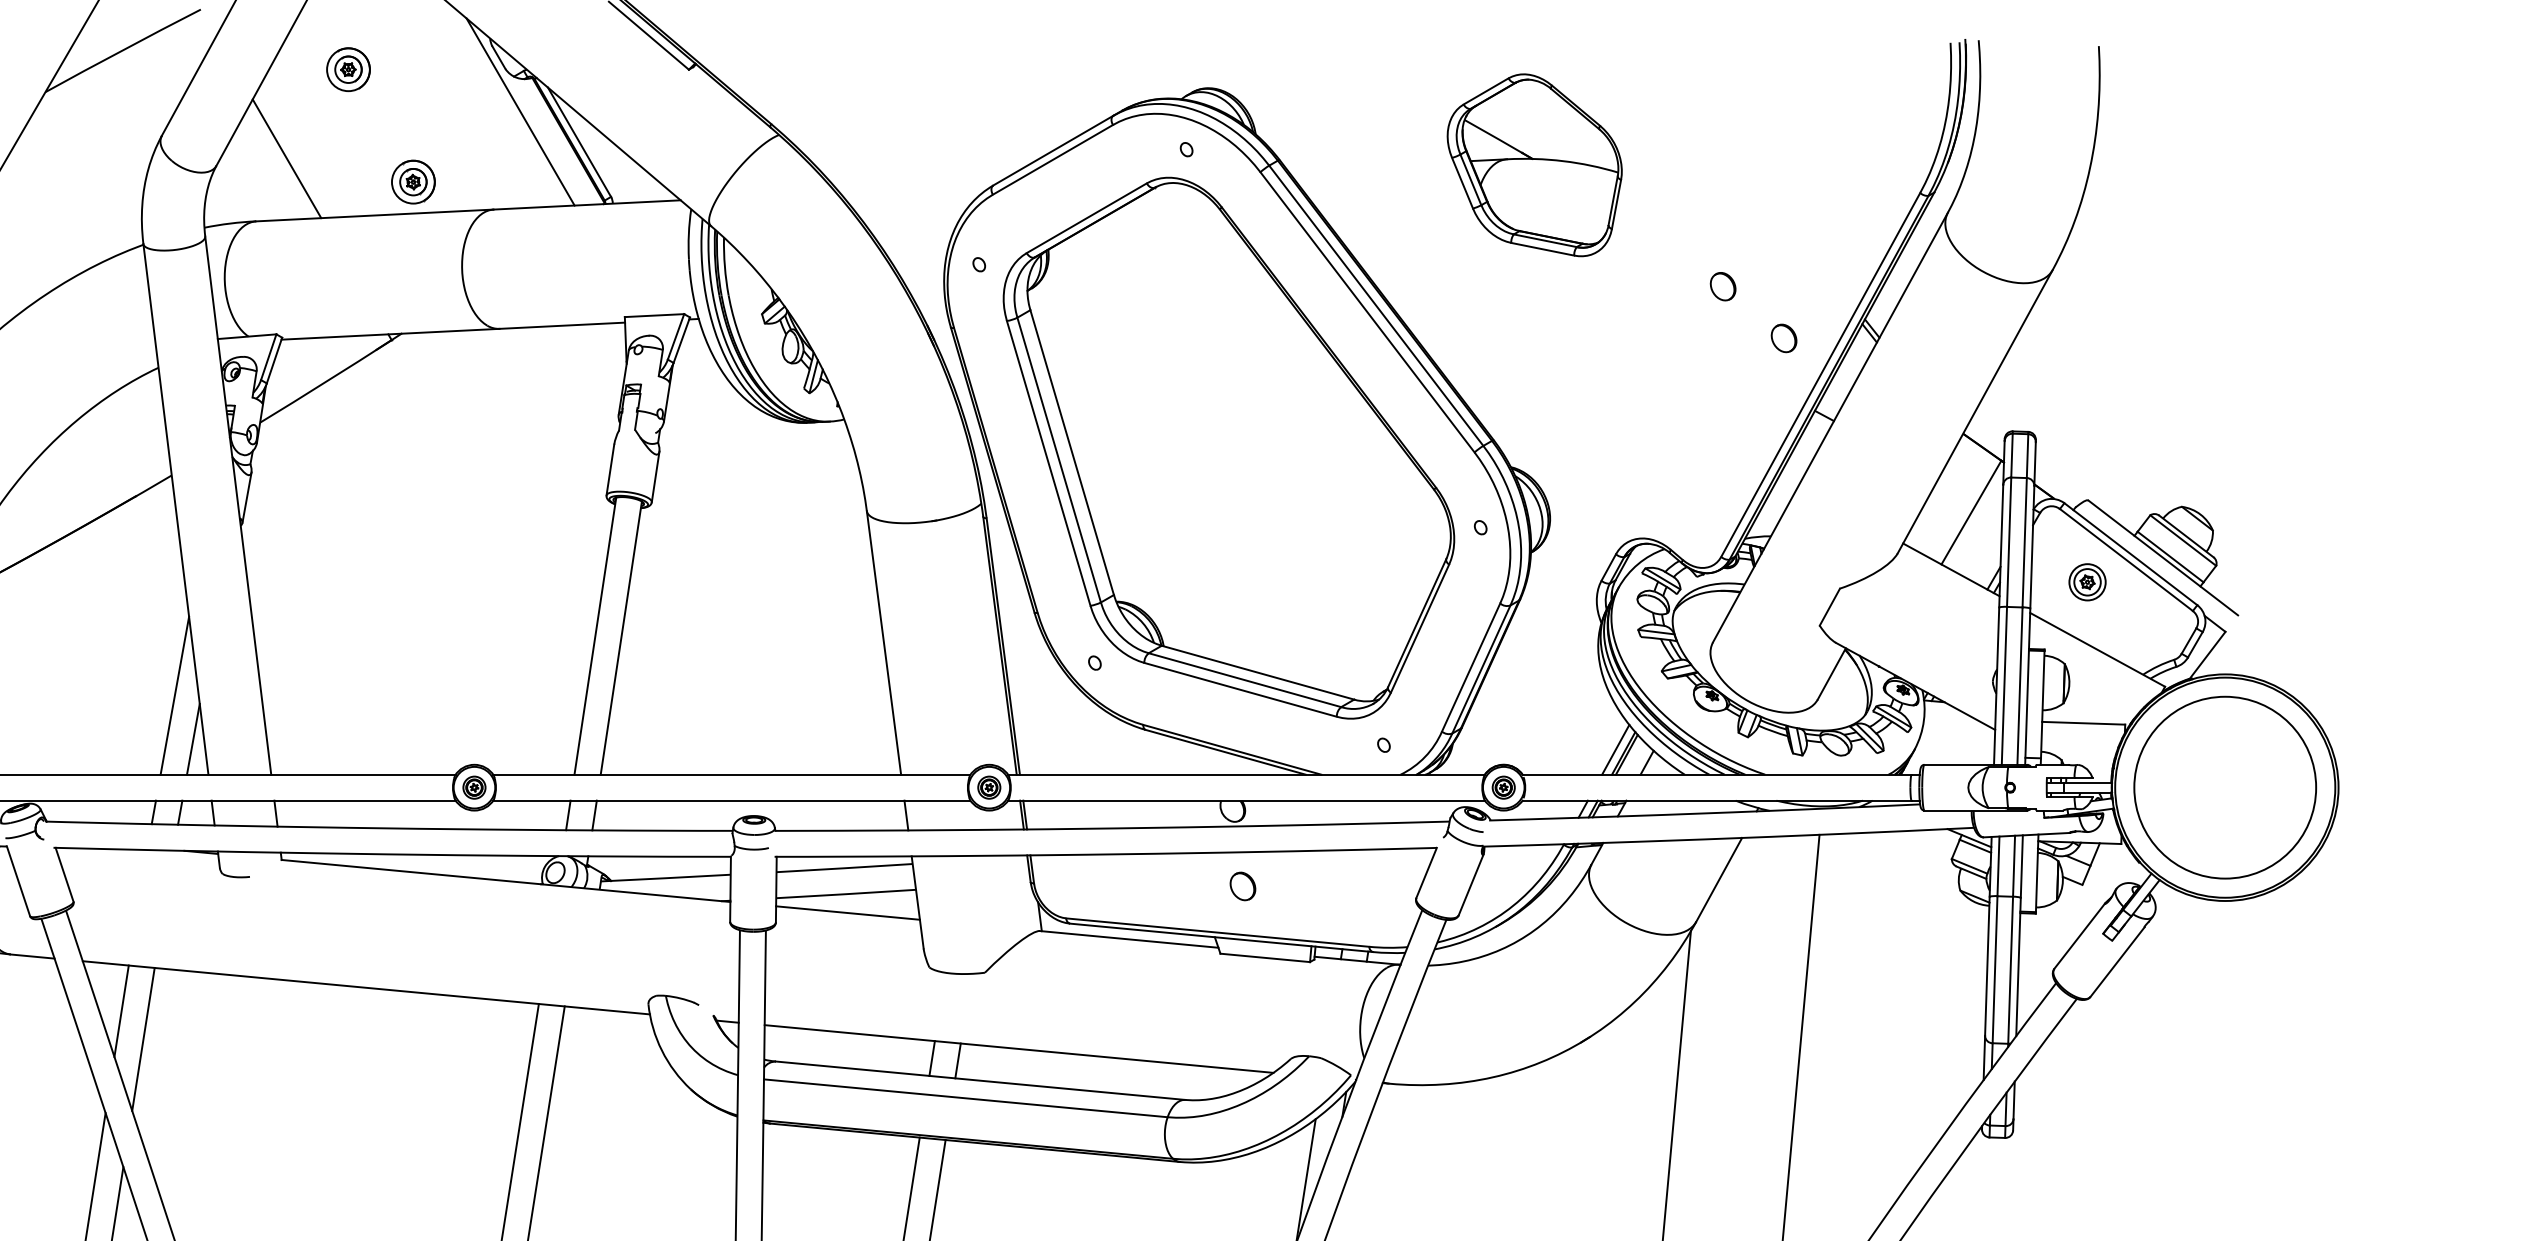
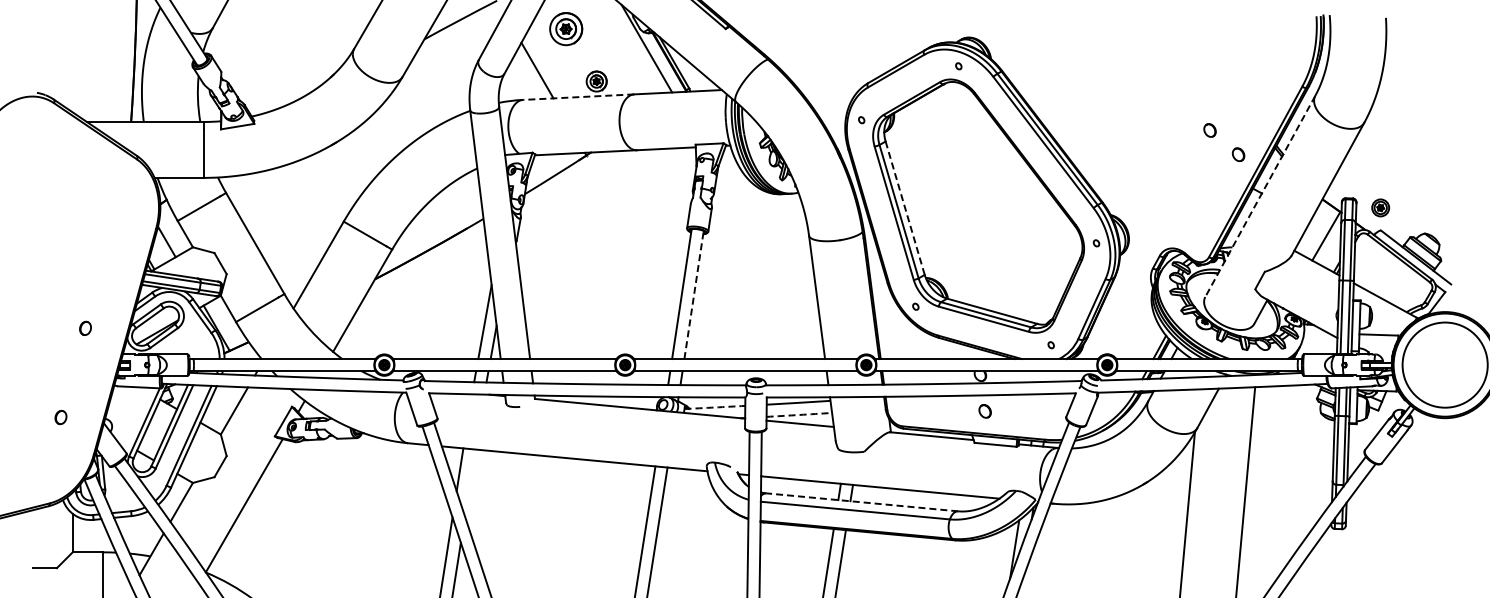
part: (348, 68) -> (566, 28), size x1.6
part: (1534, 164) -> (1121, 73), removed
line: (374, 216) -> (578, 97), solid -> dashed
line: (1830, 427) -> (1260, 196), solid -> dashed
line: (1072, 453) -> (905, 208), solid -> dashed
part: (2087, 581) -> (1380, 207), moved
line: (622, 639) -> (694, 295), solid -> dashed
arc: (664, 878) -> (714, 407), solid -> dashed
arc: (846, 893) -> (799, 414), solid -> dashed
line: (143, 1038) -> (470, 482), removed
line: (978, 1081) -> (861, 502), solid -> dashed

